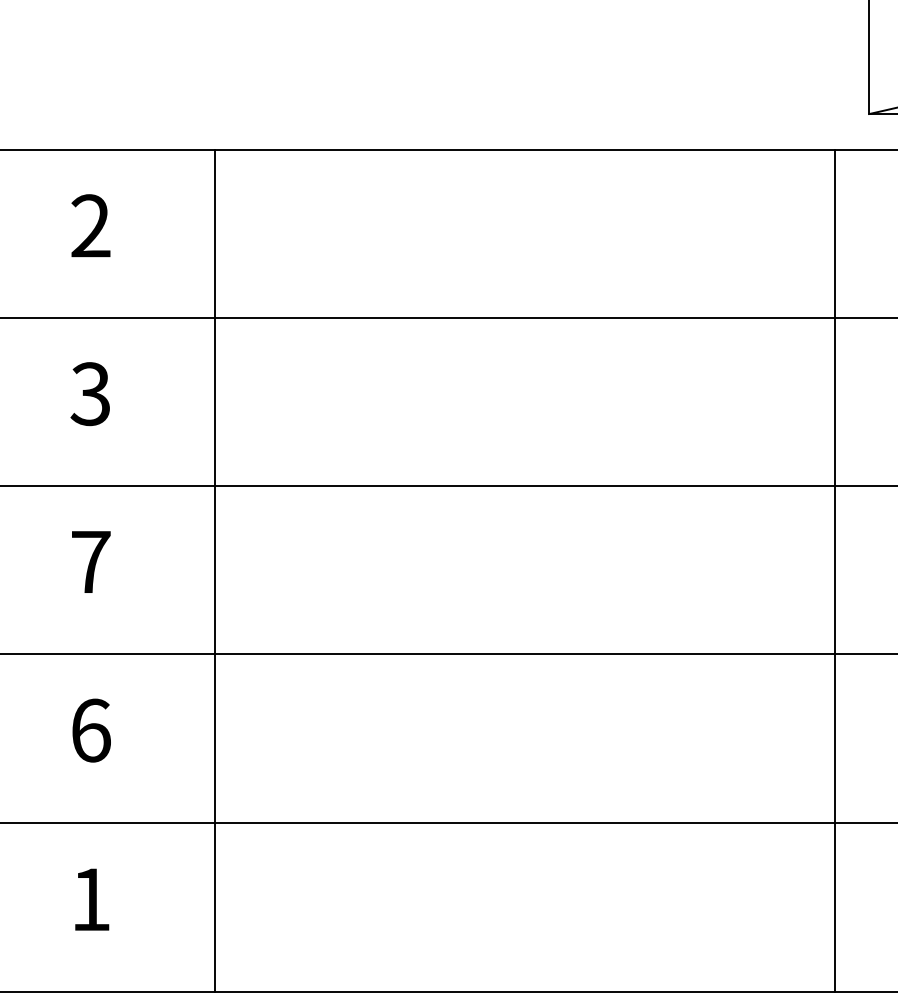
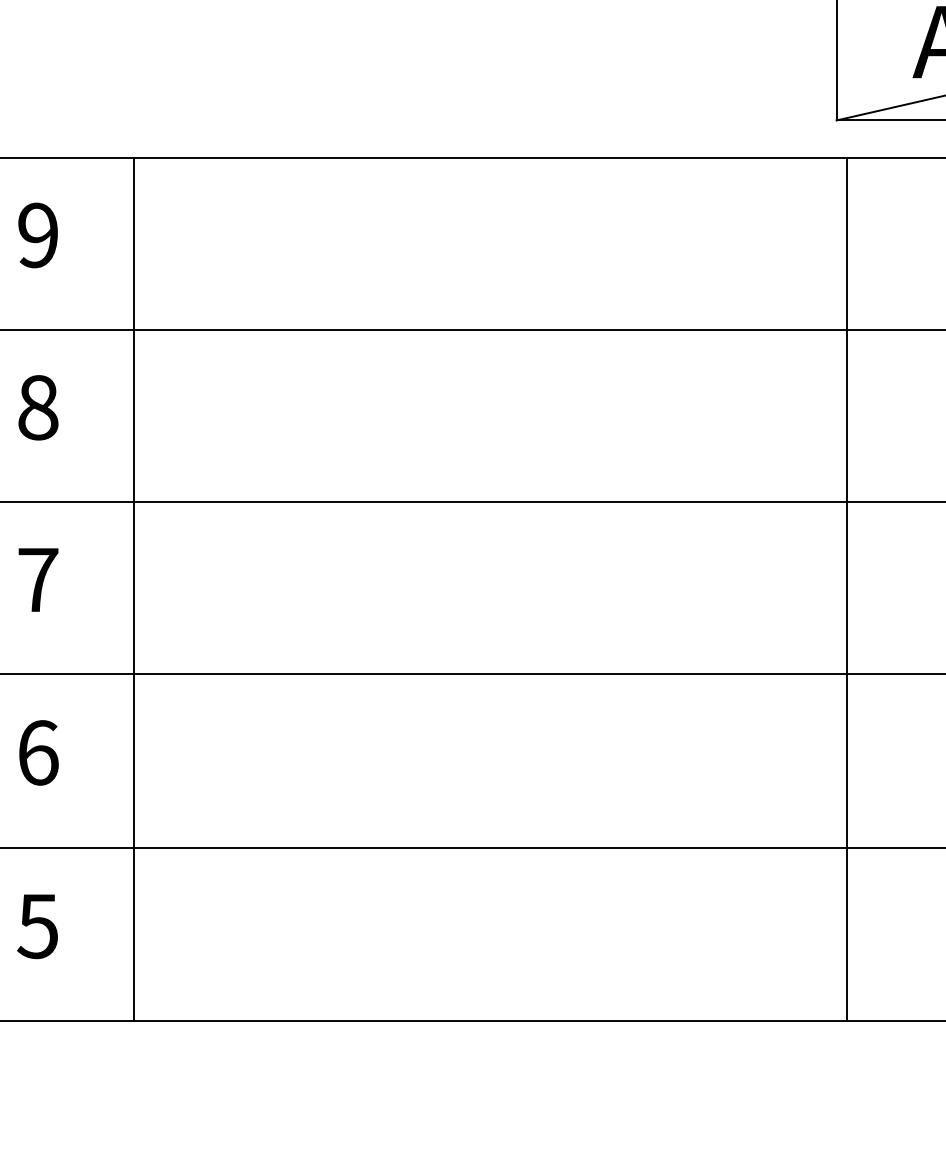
text: (91, 226) -> (38, 235), 2 -> 9
text: (90, 393) -> (37, 407), 3 -> 8
line: (215, 571) -> (134, 589), moved
line: (835, 571) -> (847, 589), moved
text: (90, 899) -> (37, 926), 1 -> 5

